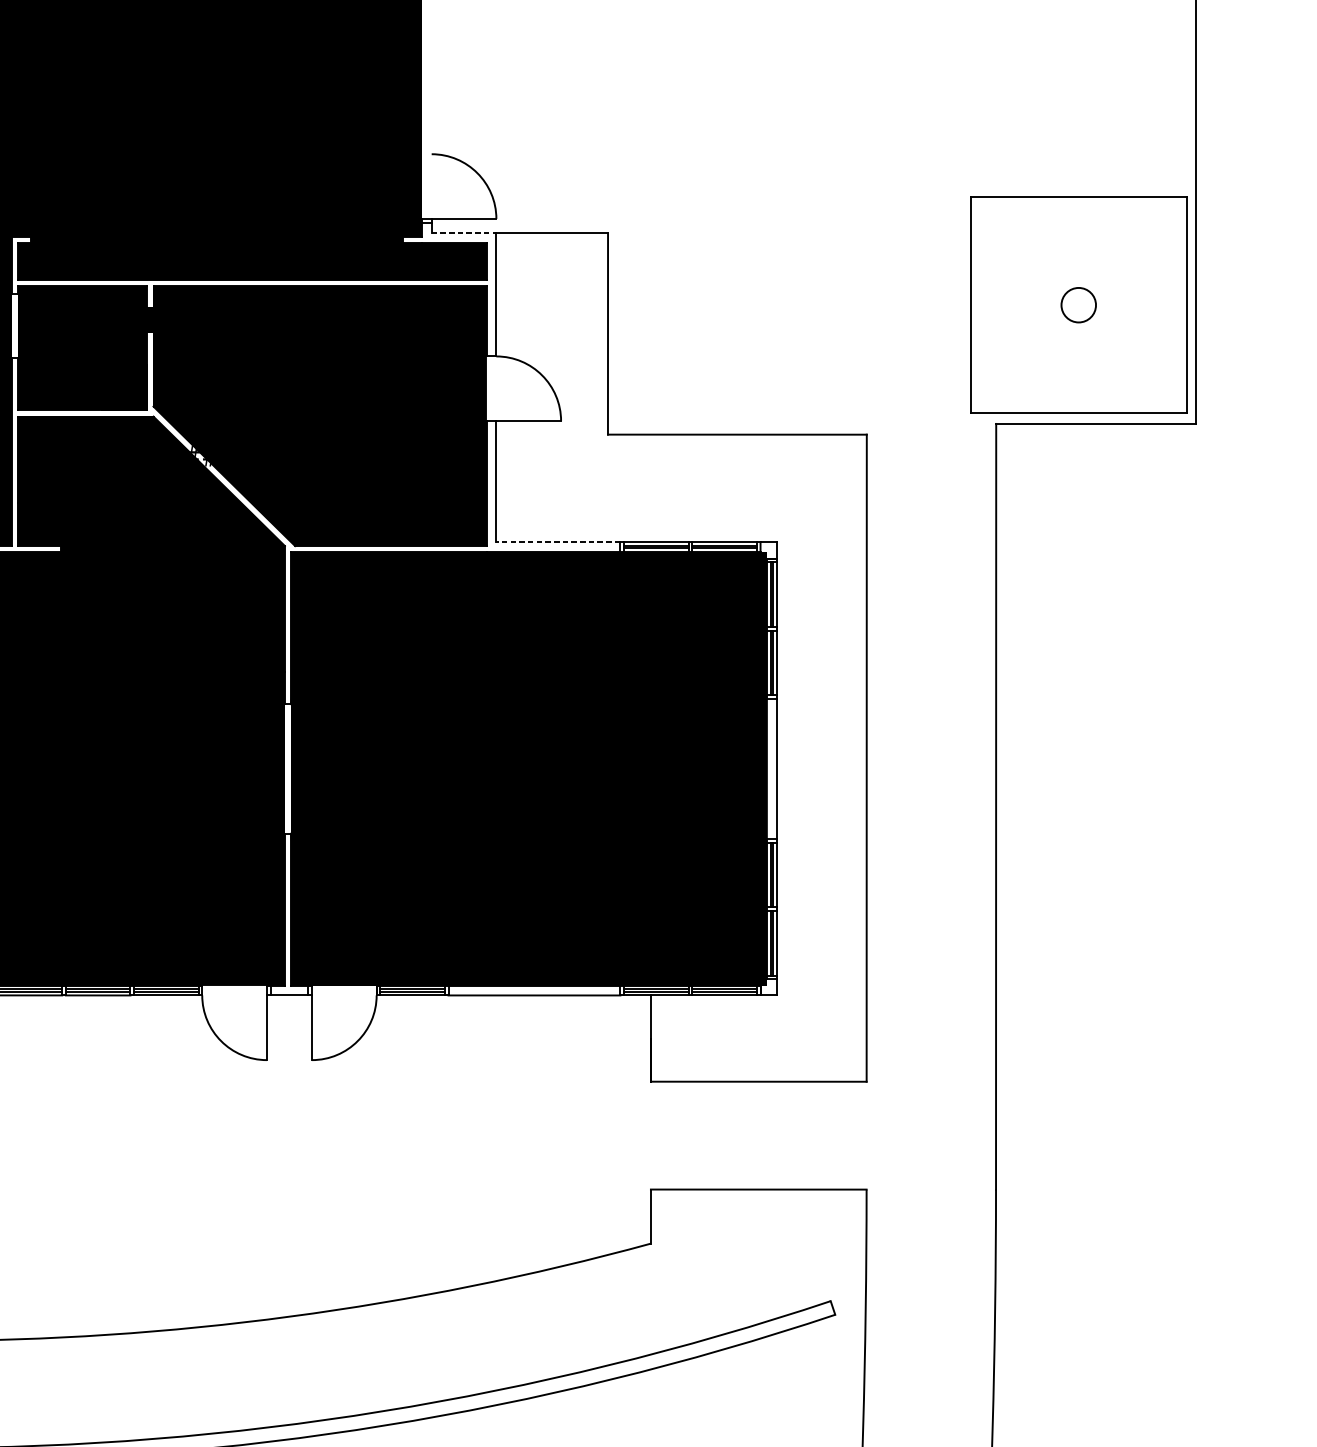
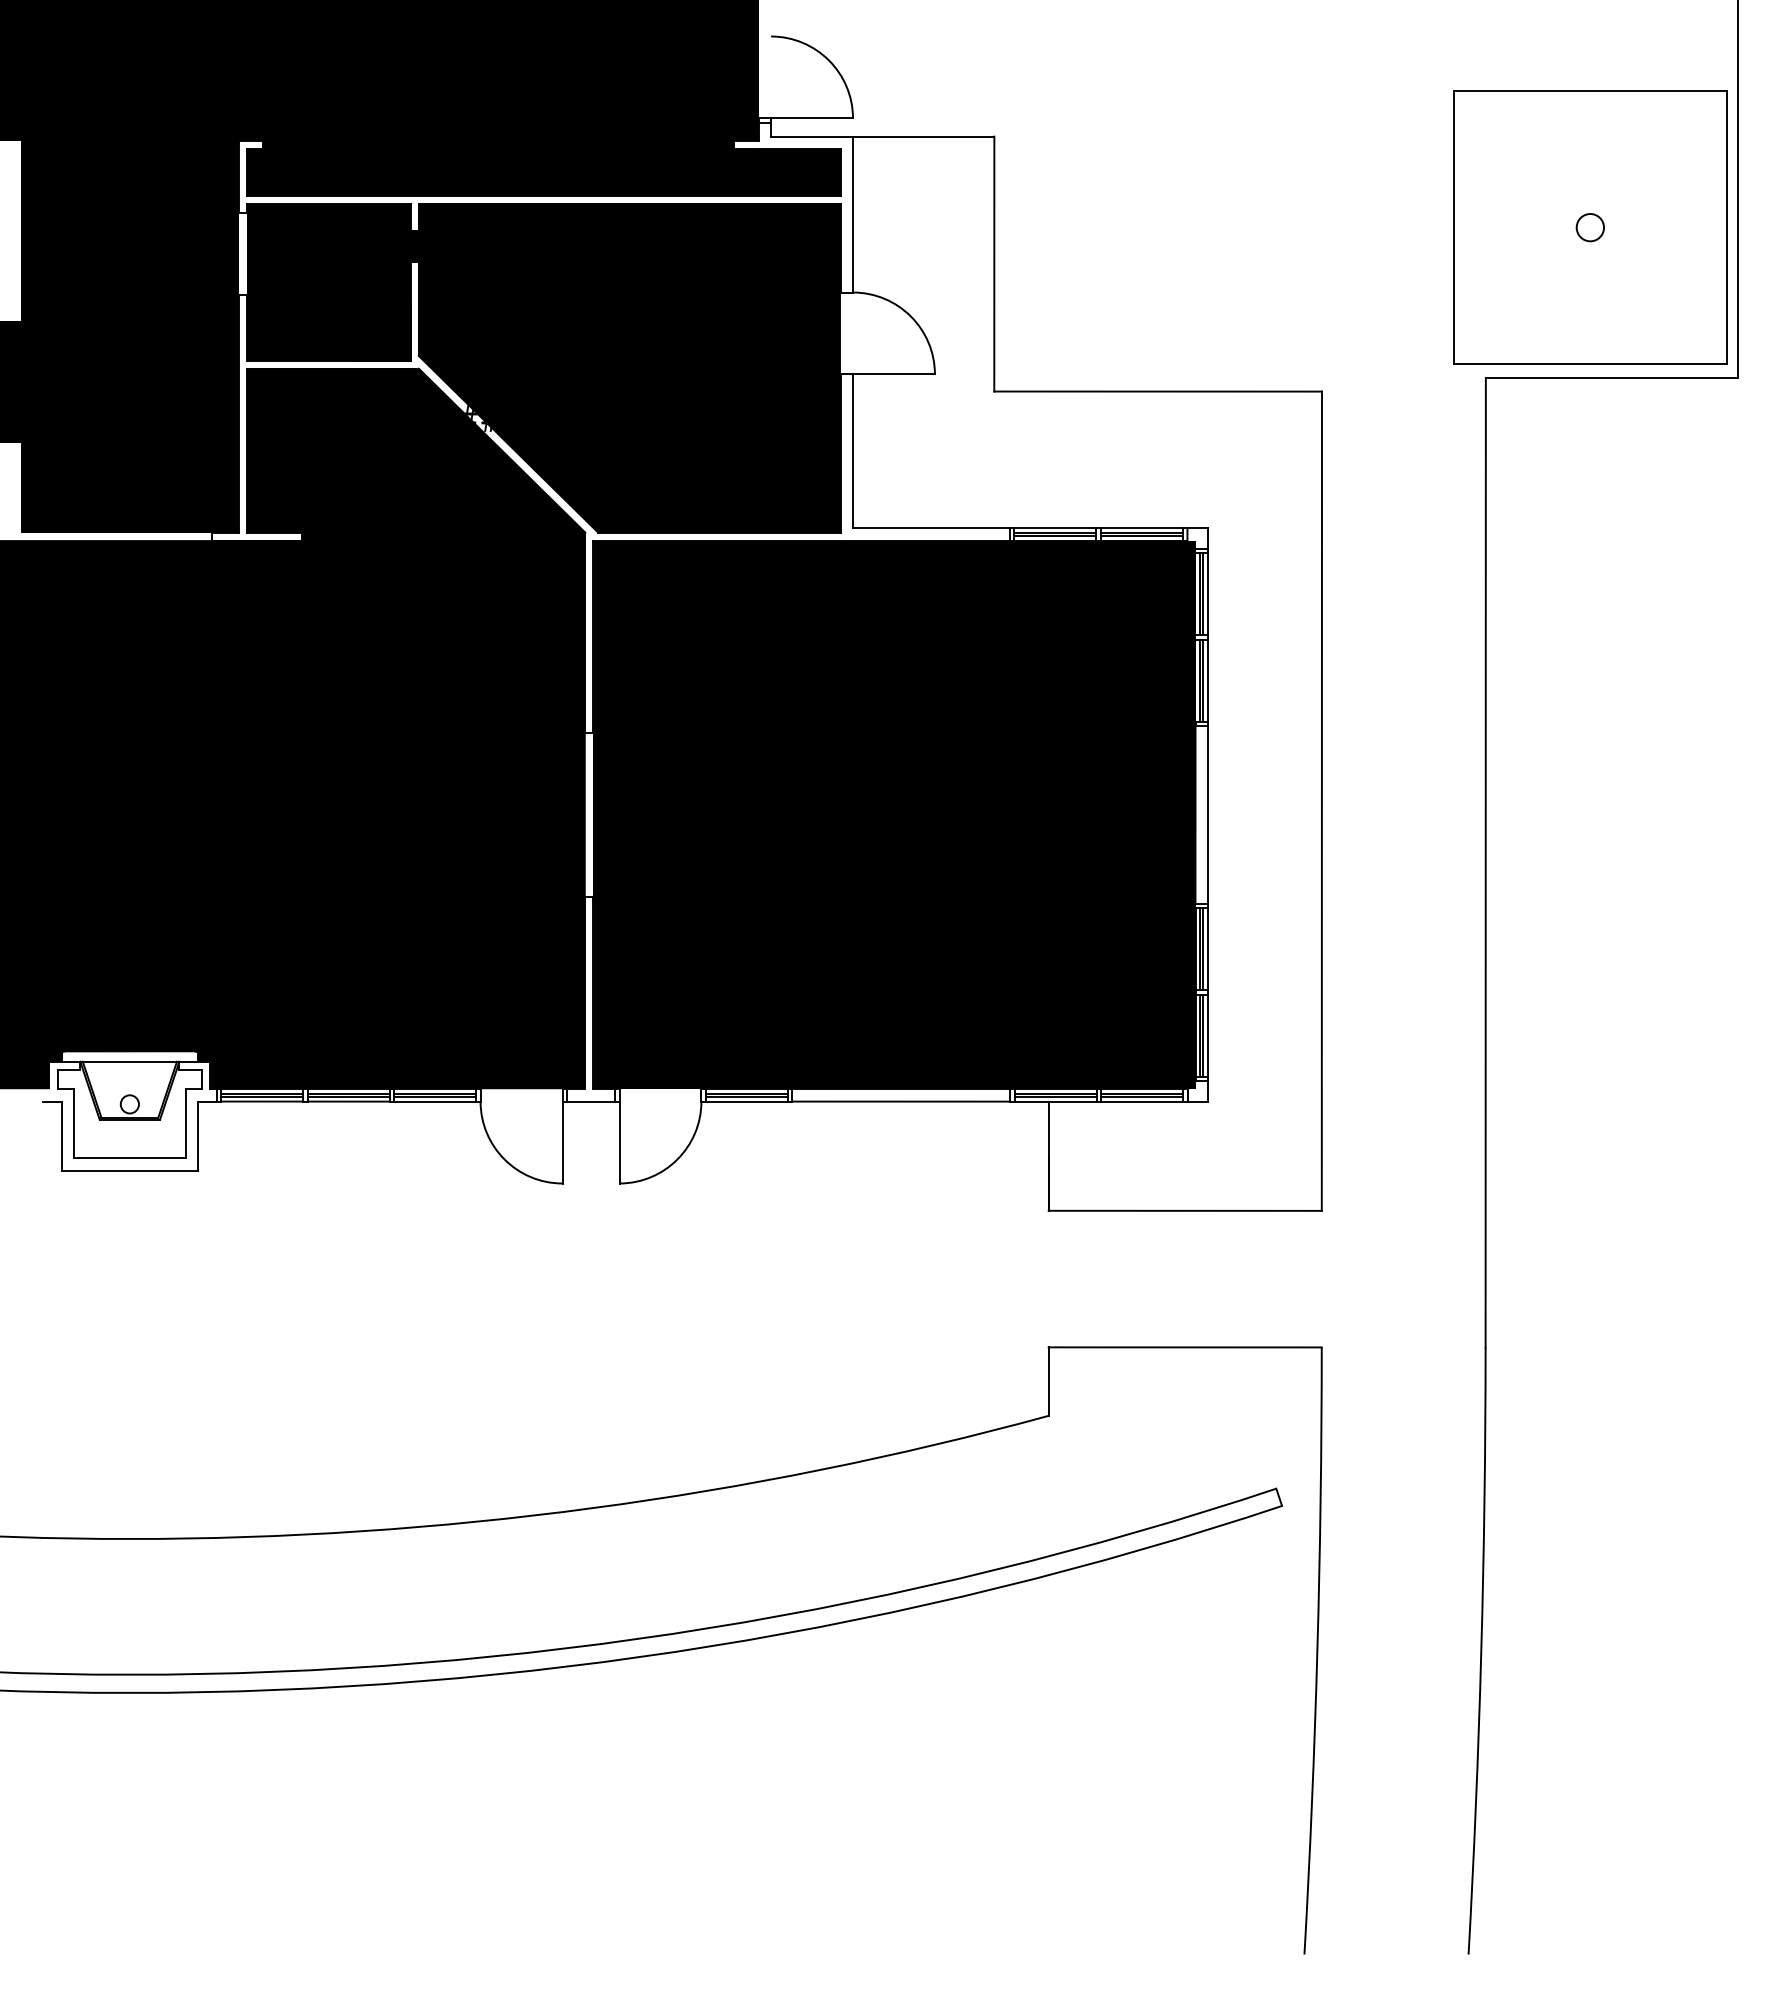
line: (464, 233) -> (812, 136), dashed -> solid
circle: (1078, 305) -> (1590, 227), size x0.62
line: (557, 542) -> (930, 528), dashed -> solid

